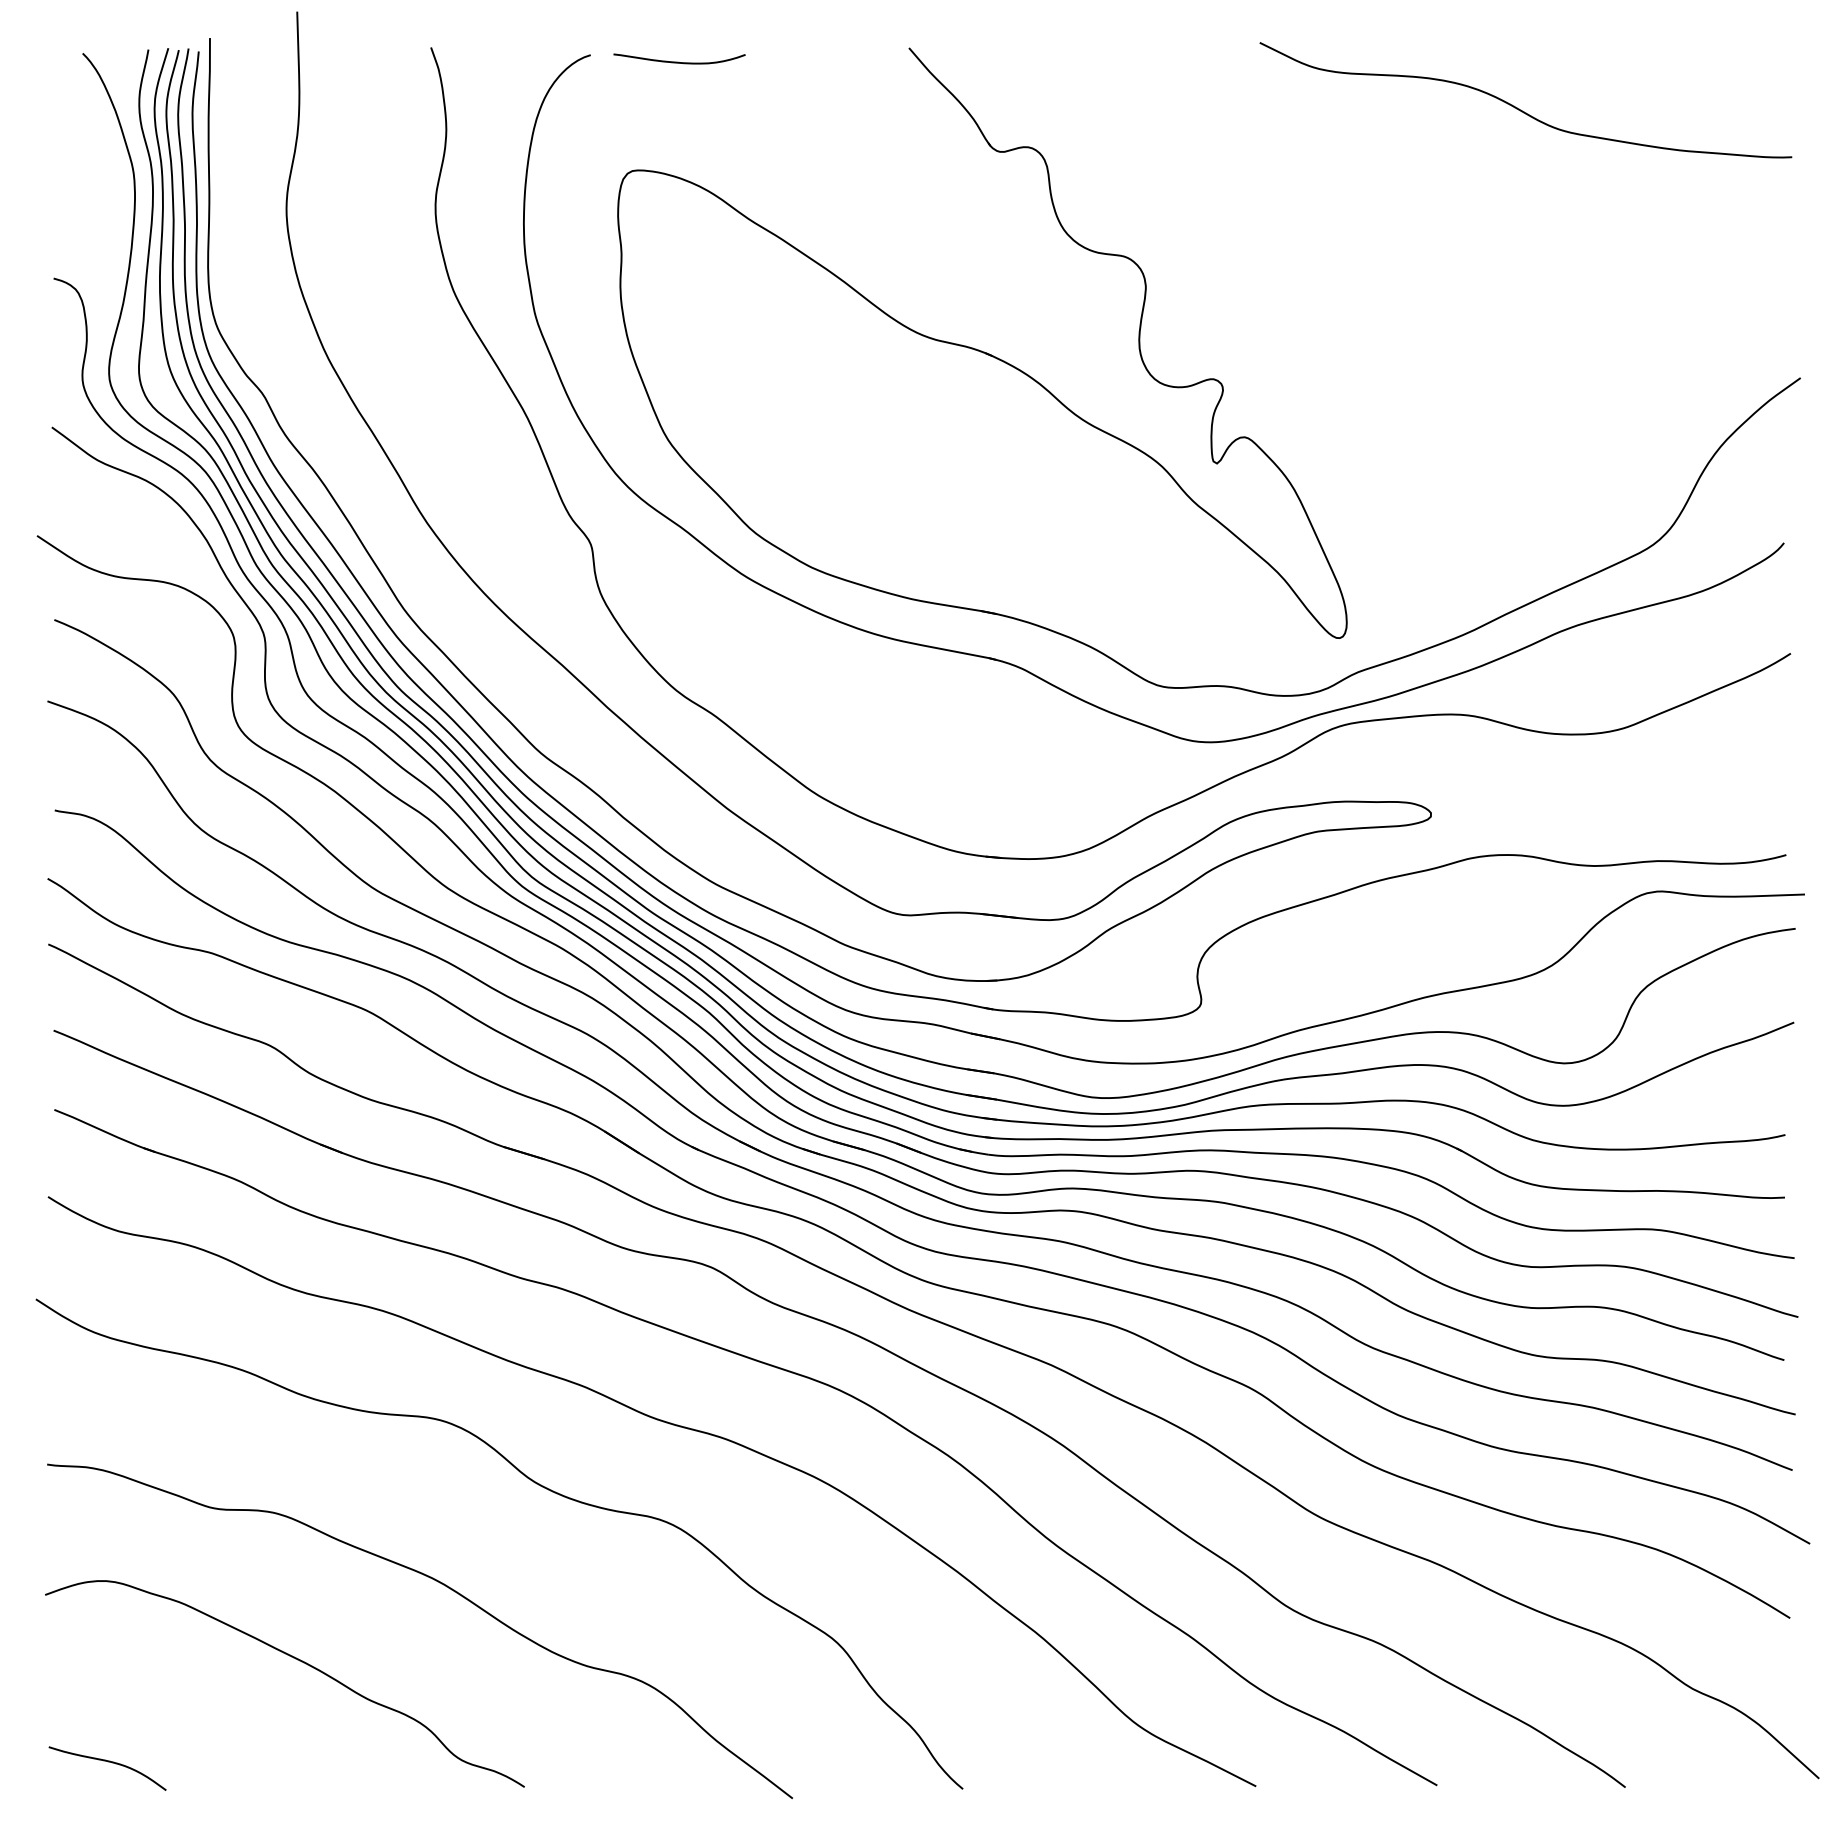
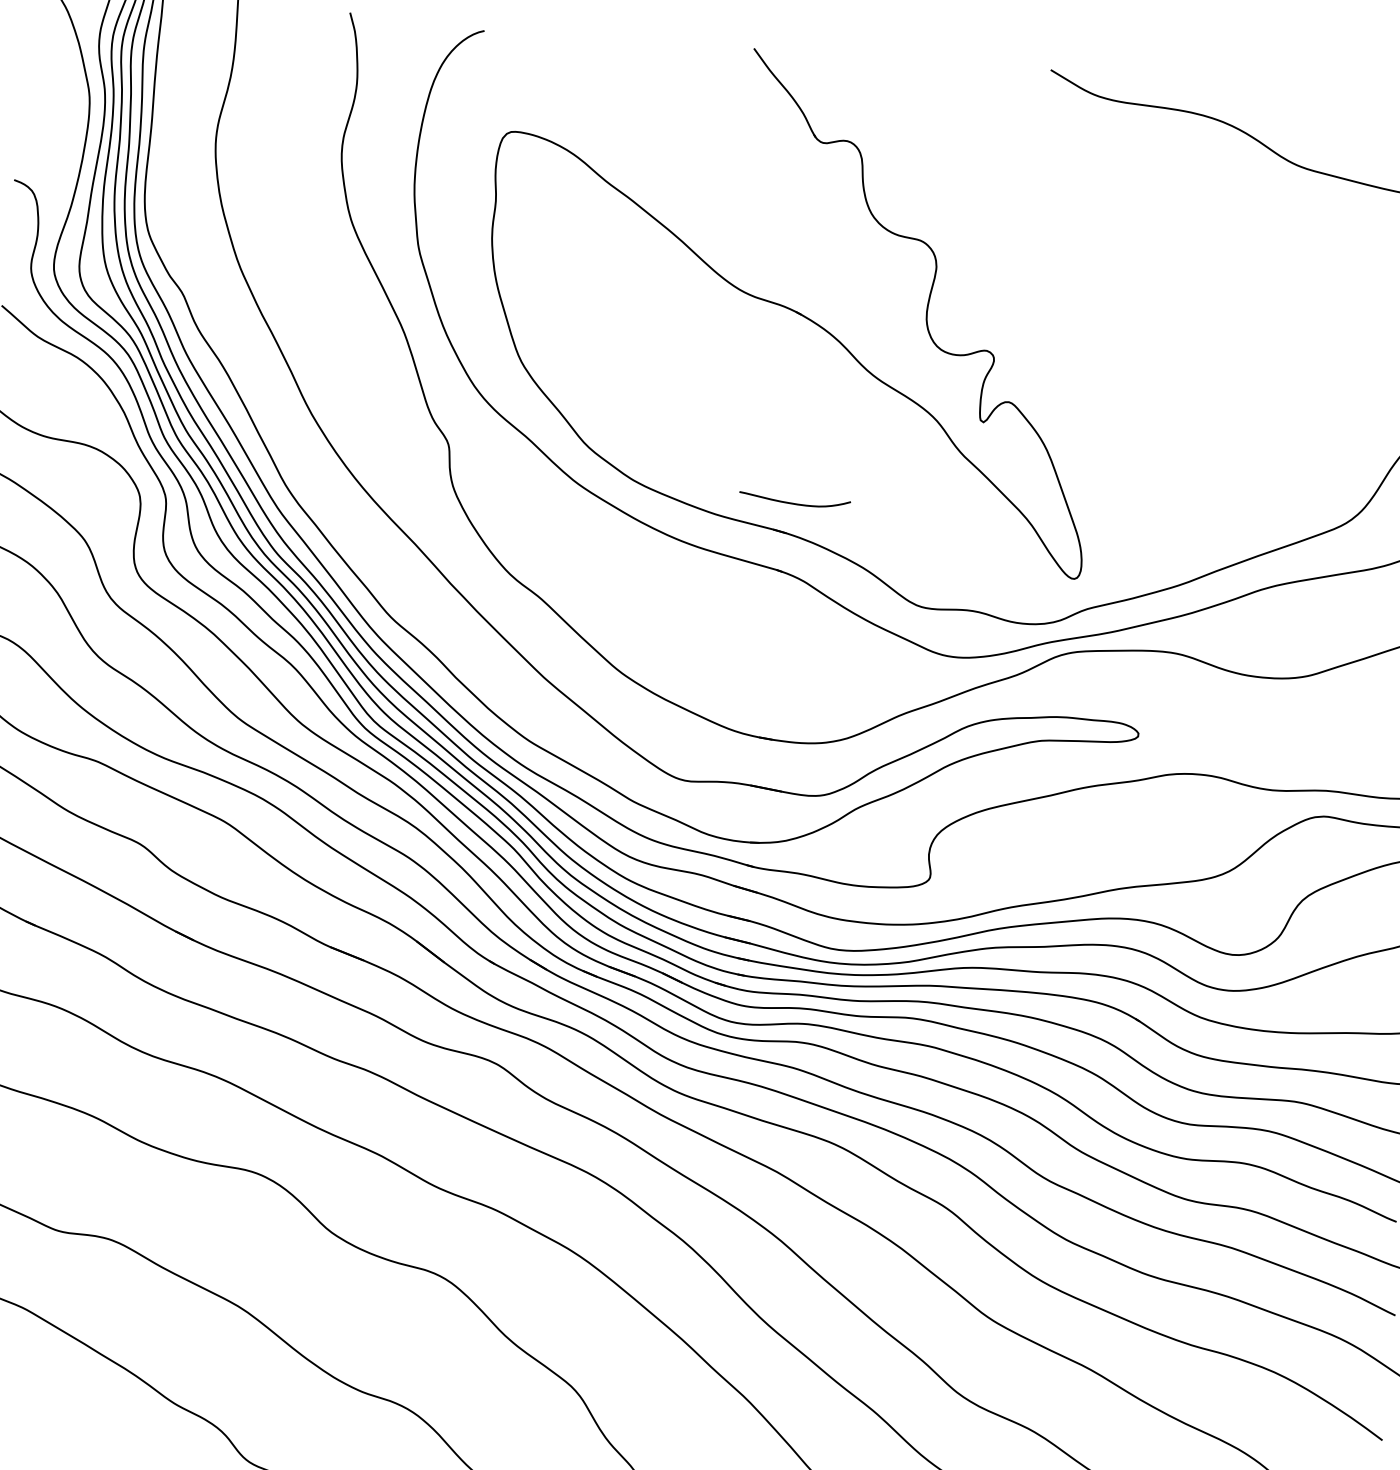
curve: (678, 61) -> (793, 502), moved

